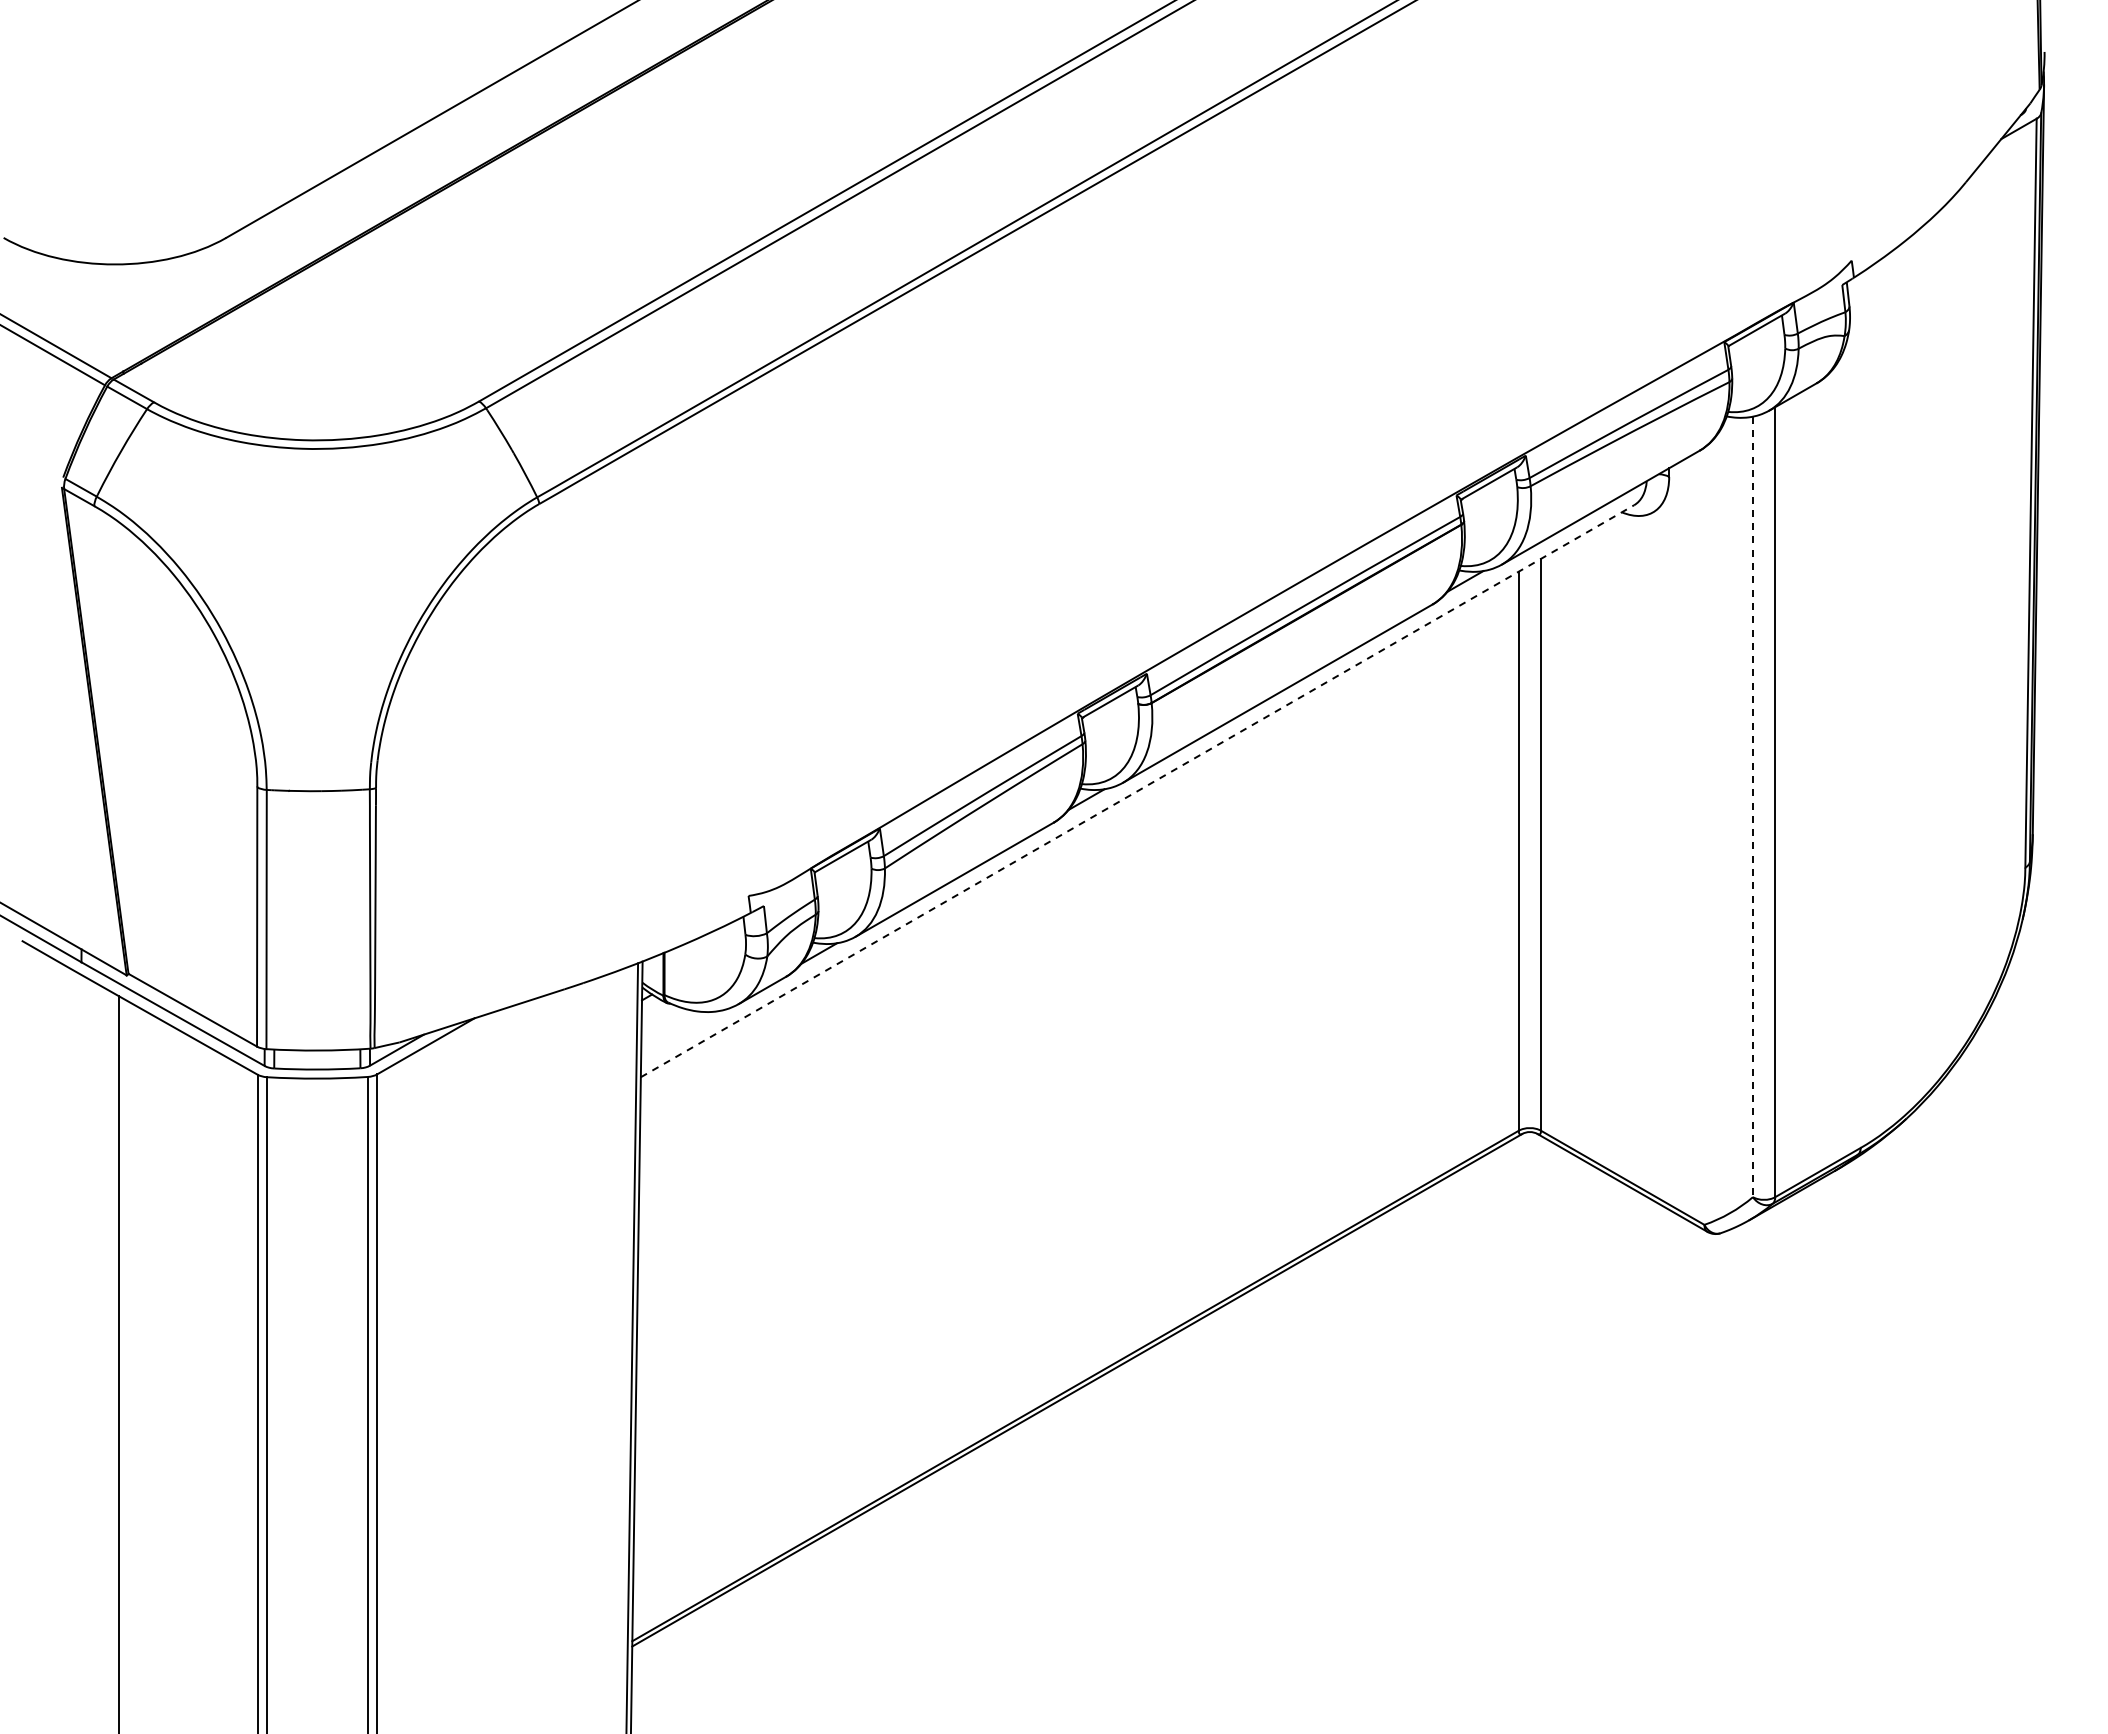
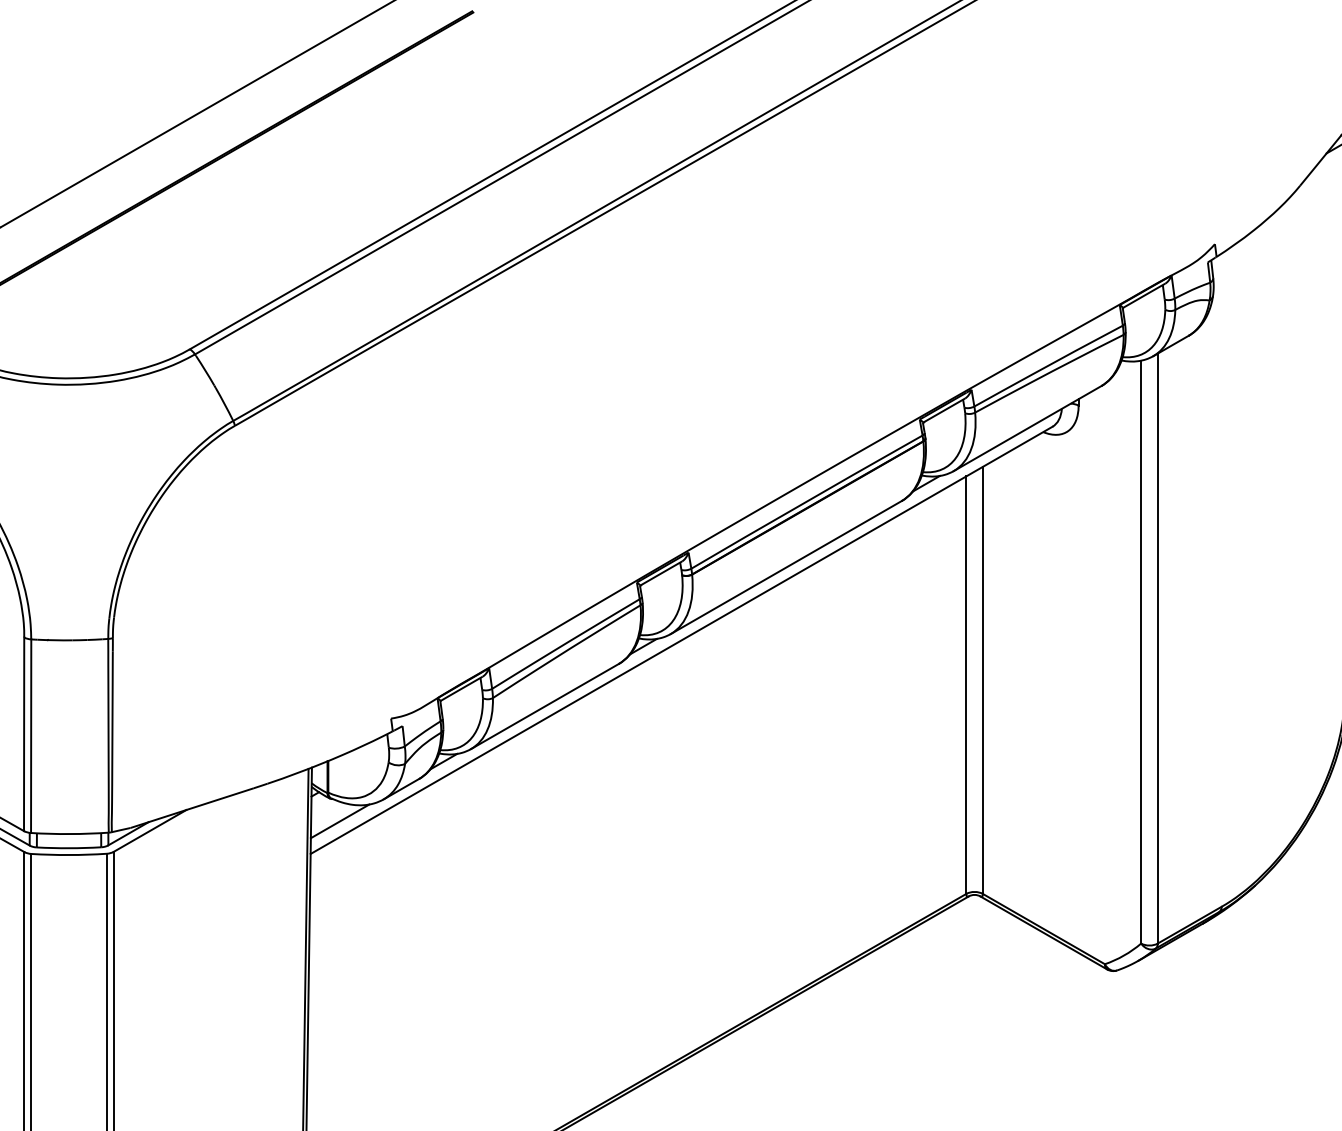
line: (1137, 790) -> (681, 639), dashed -> solid
line: (1752, 807) -> (1140, 652), dashed -> solid
line: (680, 1033) -> (340, 821), added

